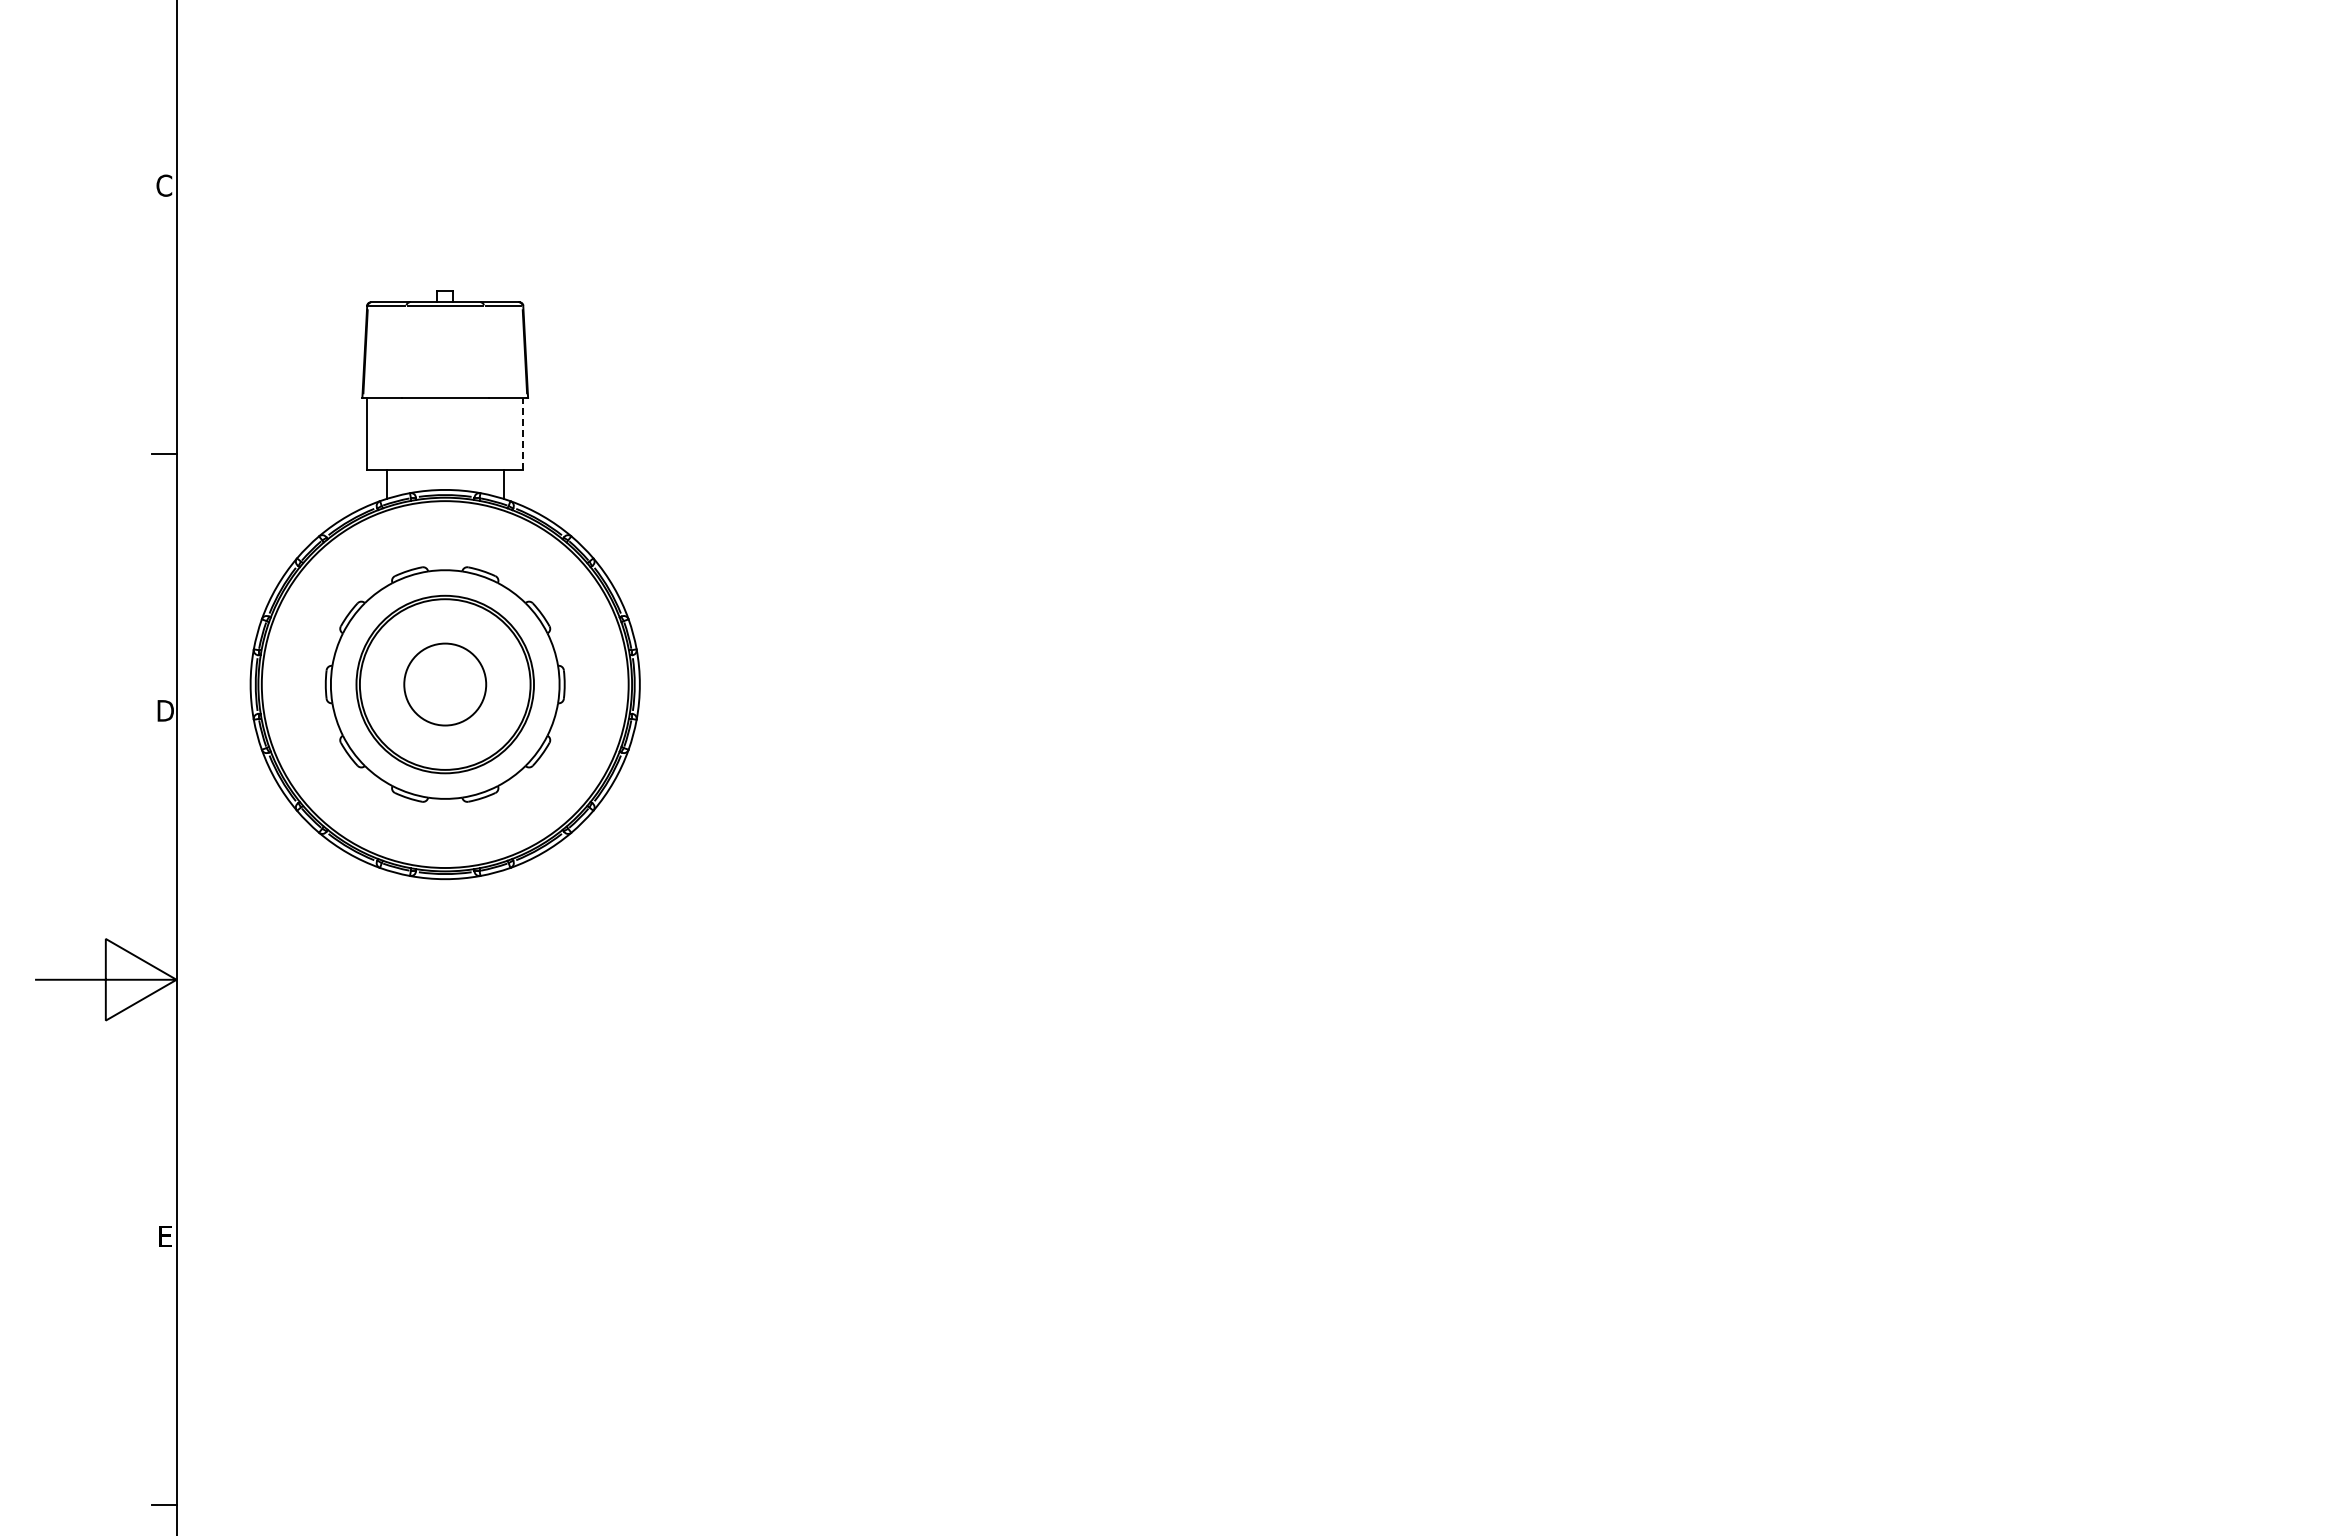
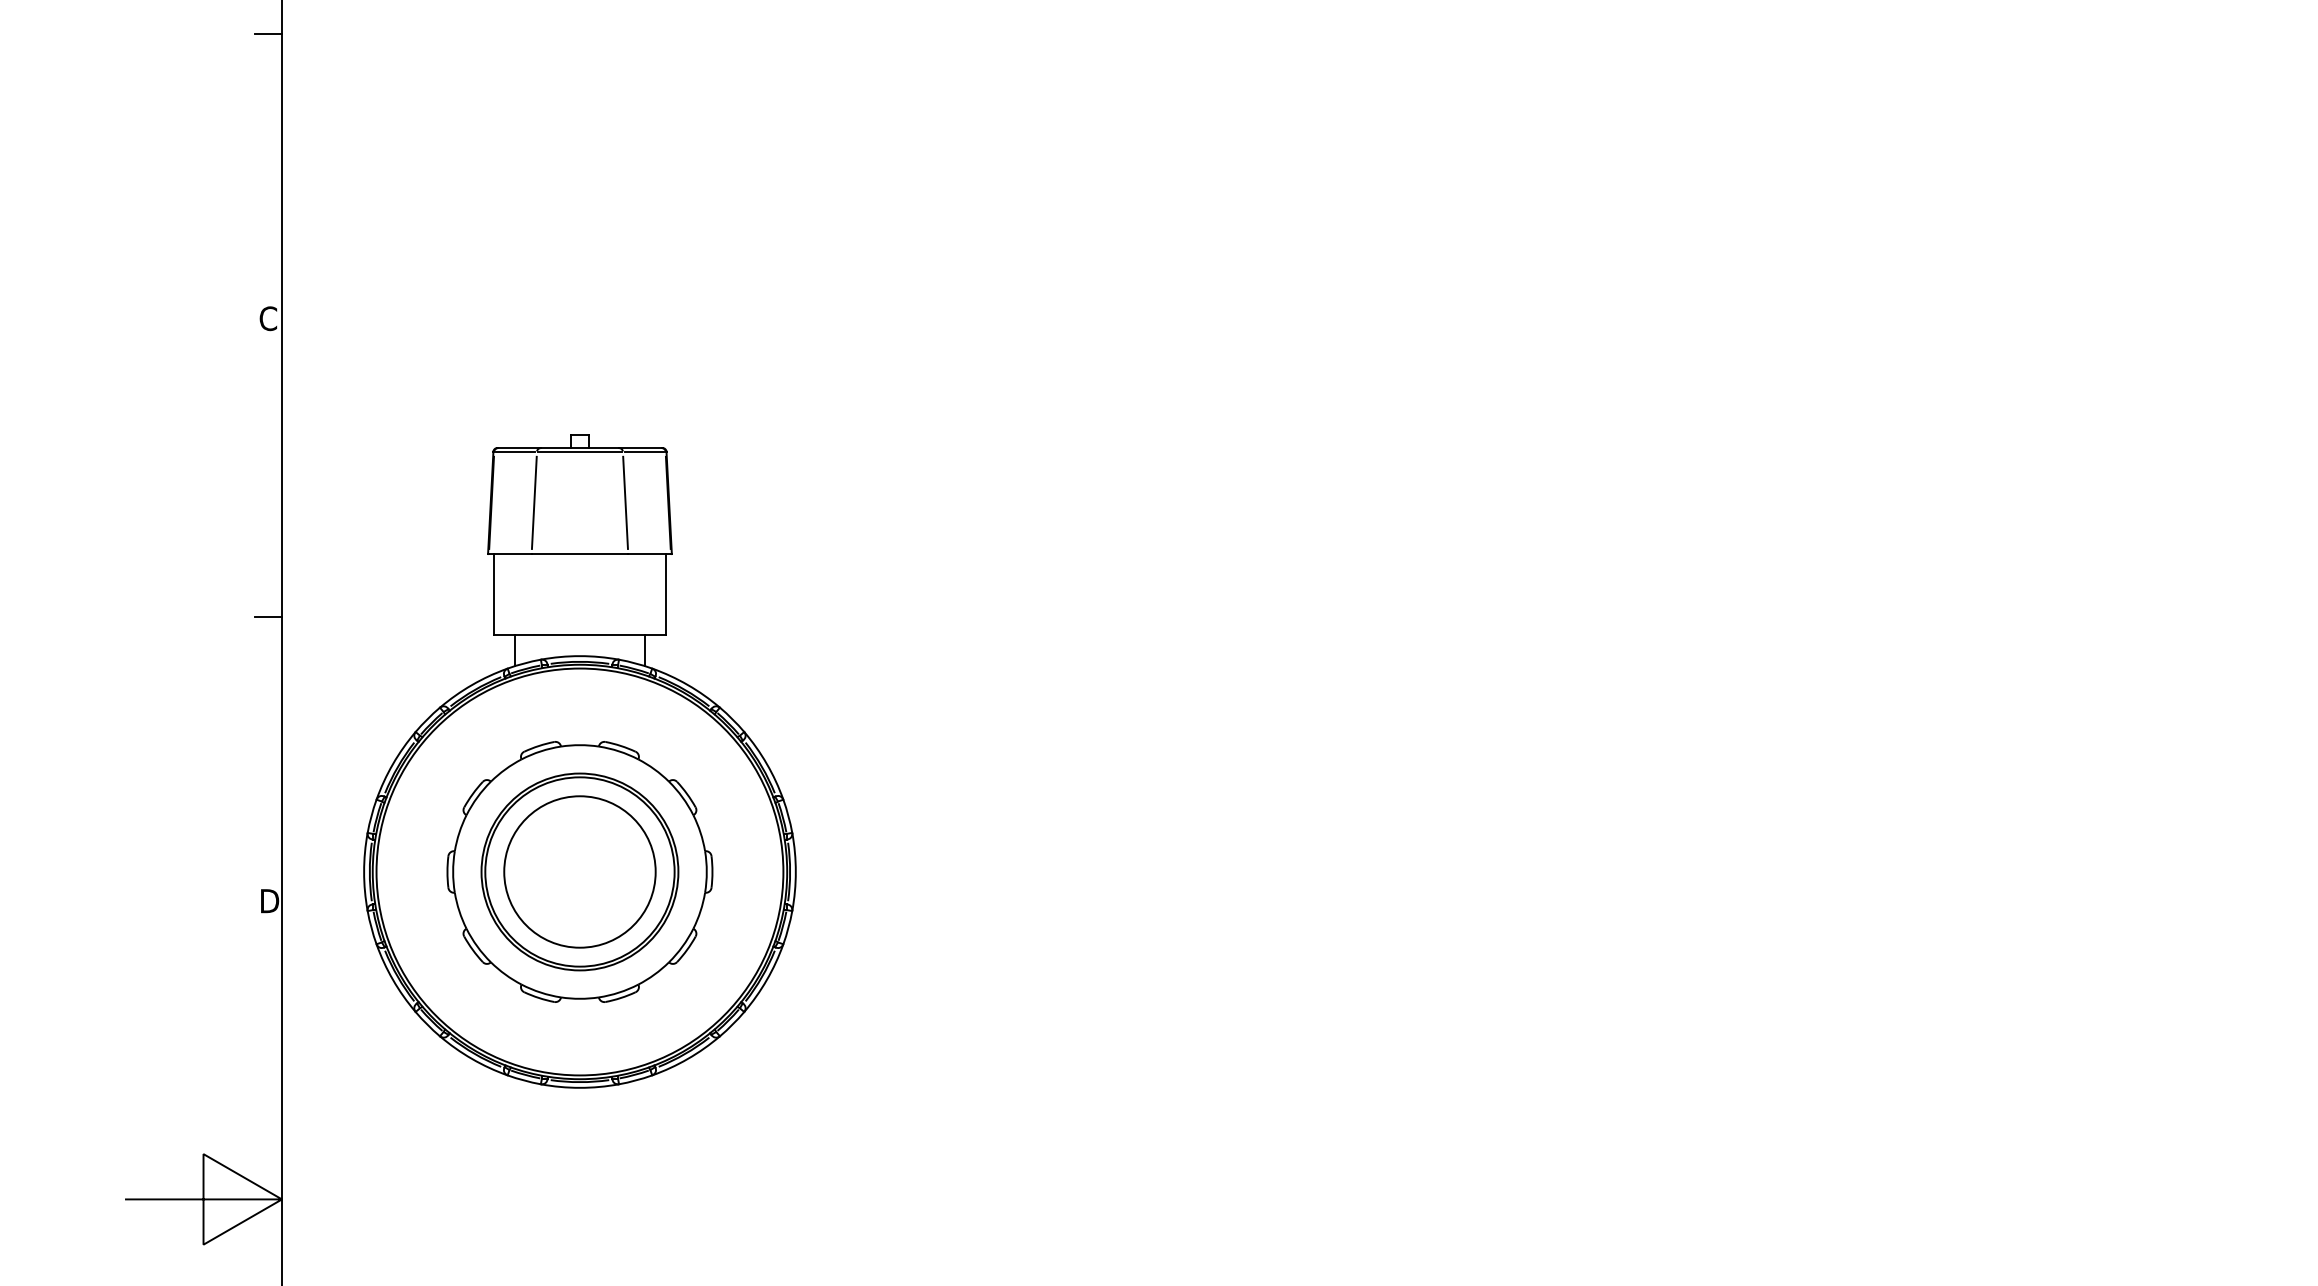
line: (403, 351) -> (533, 502), added
line: (486, 351) -> (625, 502), added
line: (523, 433) -> (666, 593), dashed -> solid
circle: (444, 684) -> (579, 871), size x1.67

